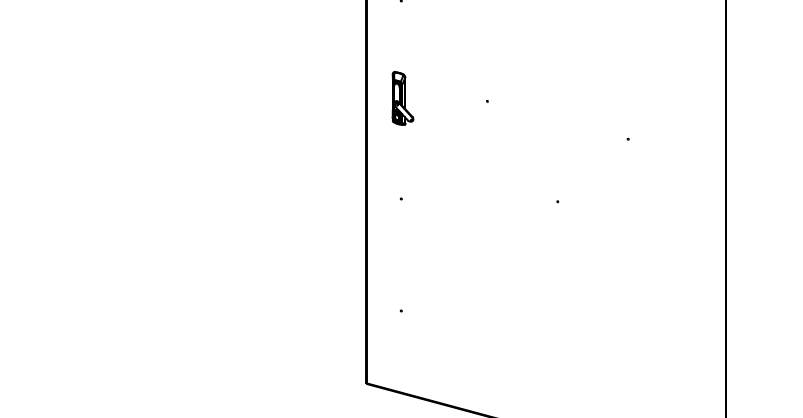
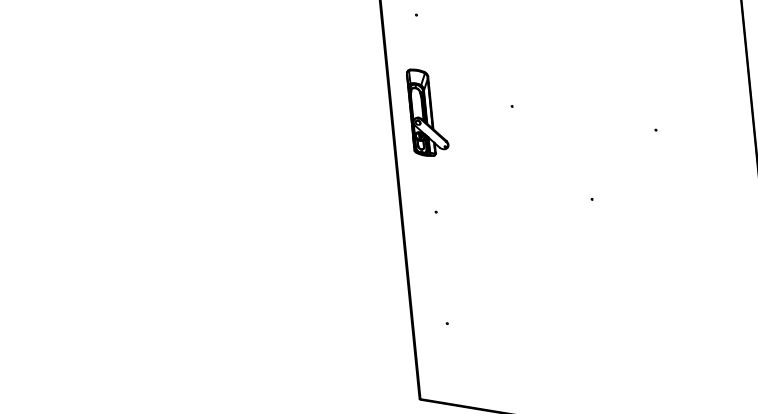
part: (402, 98) -> (427, 112), size x1.67

